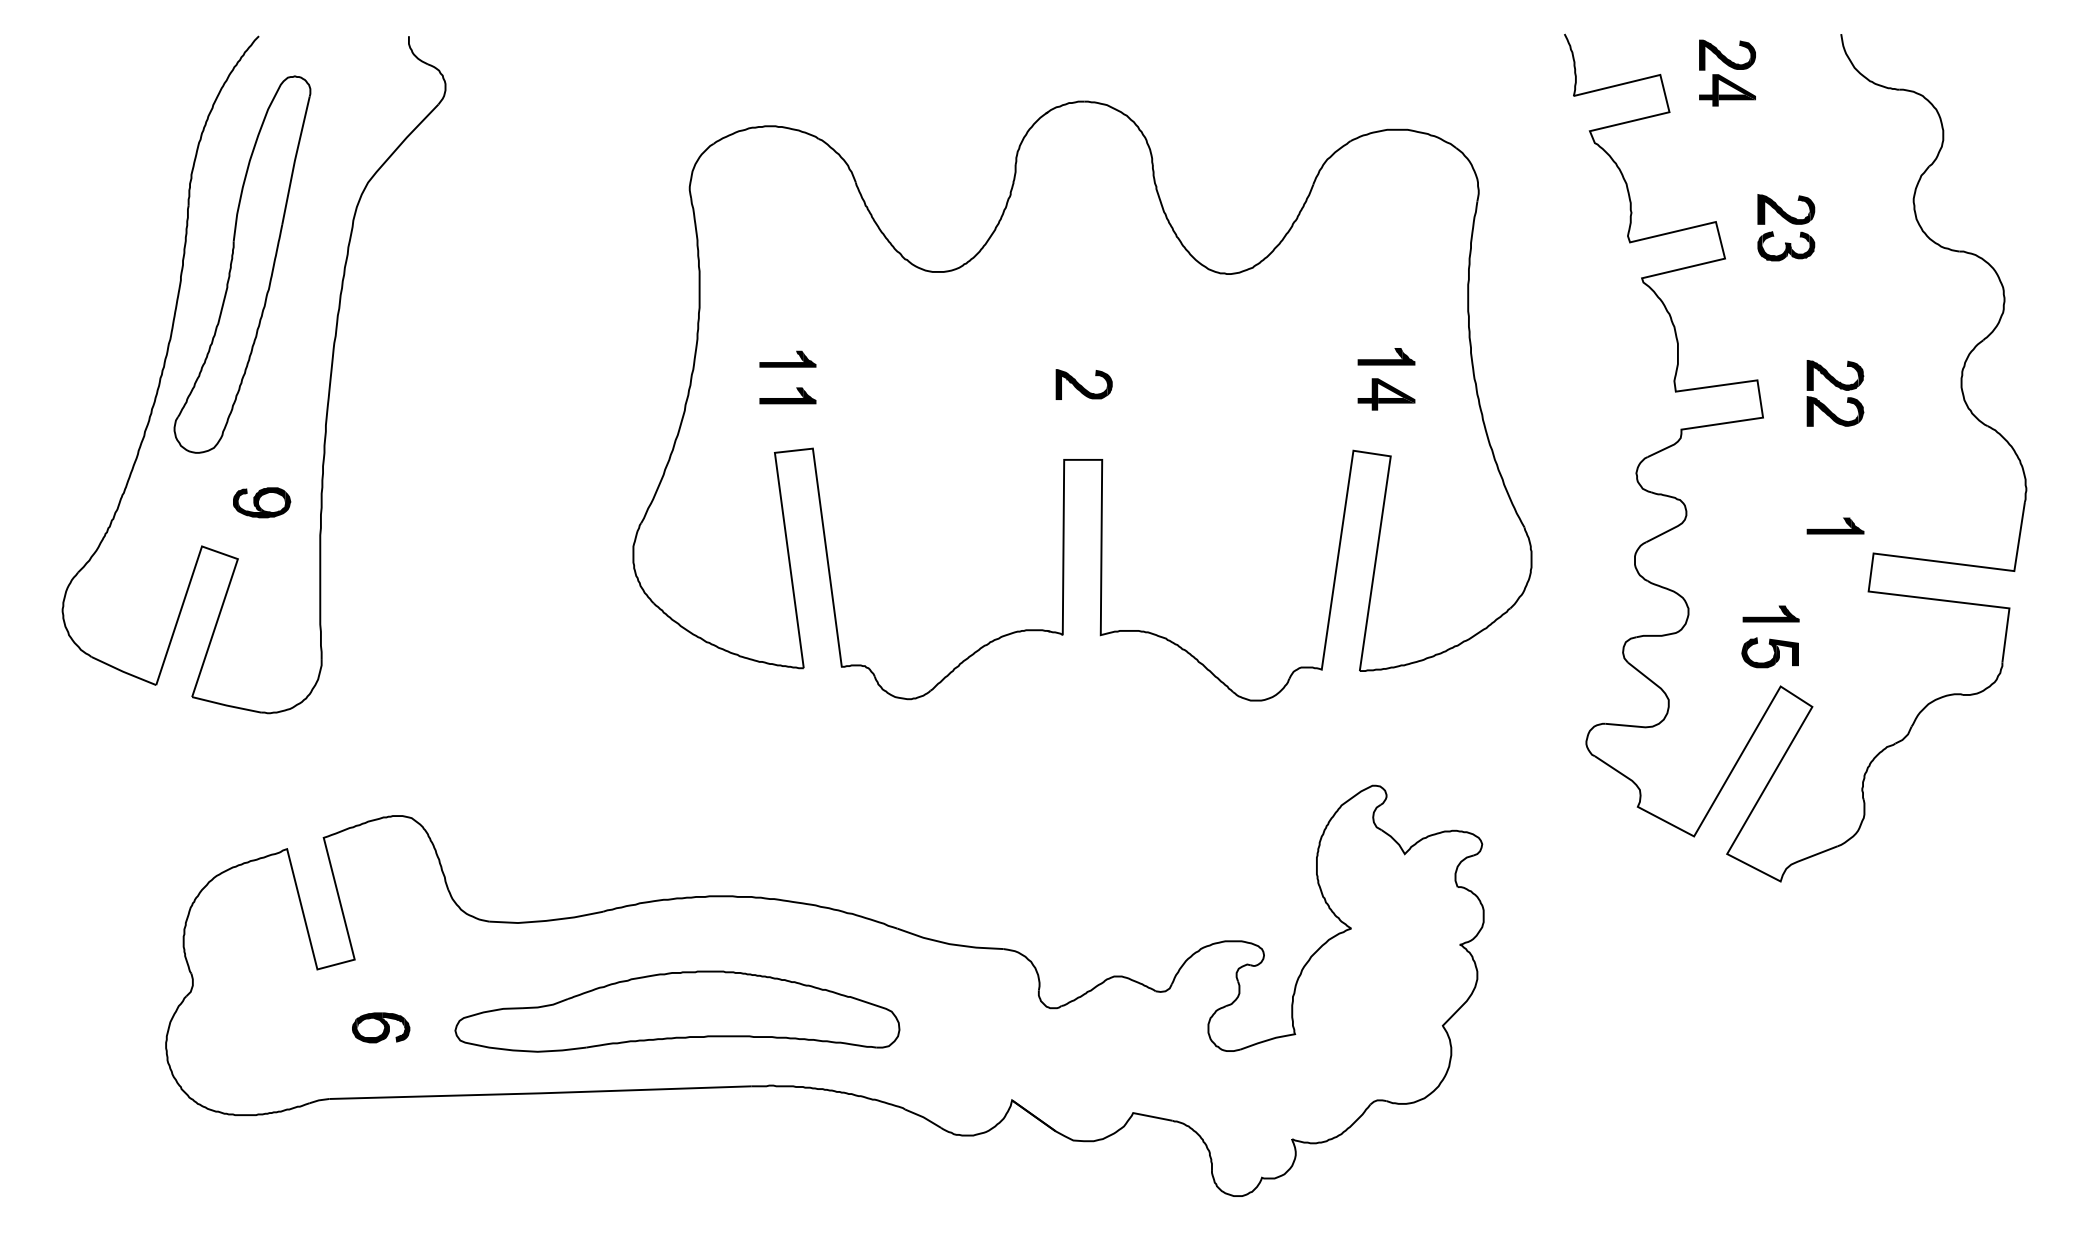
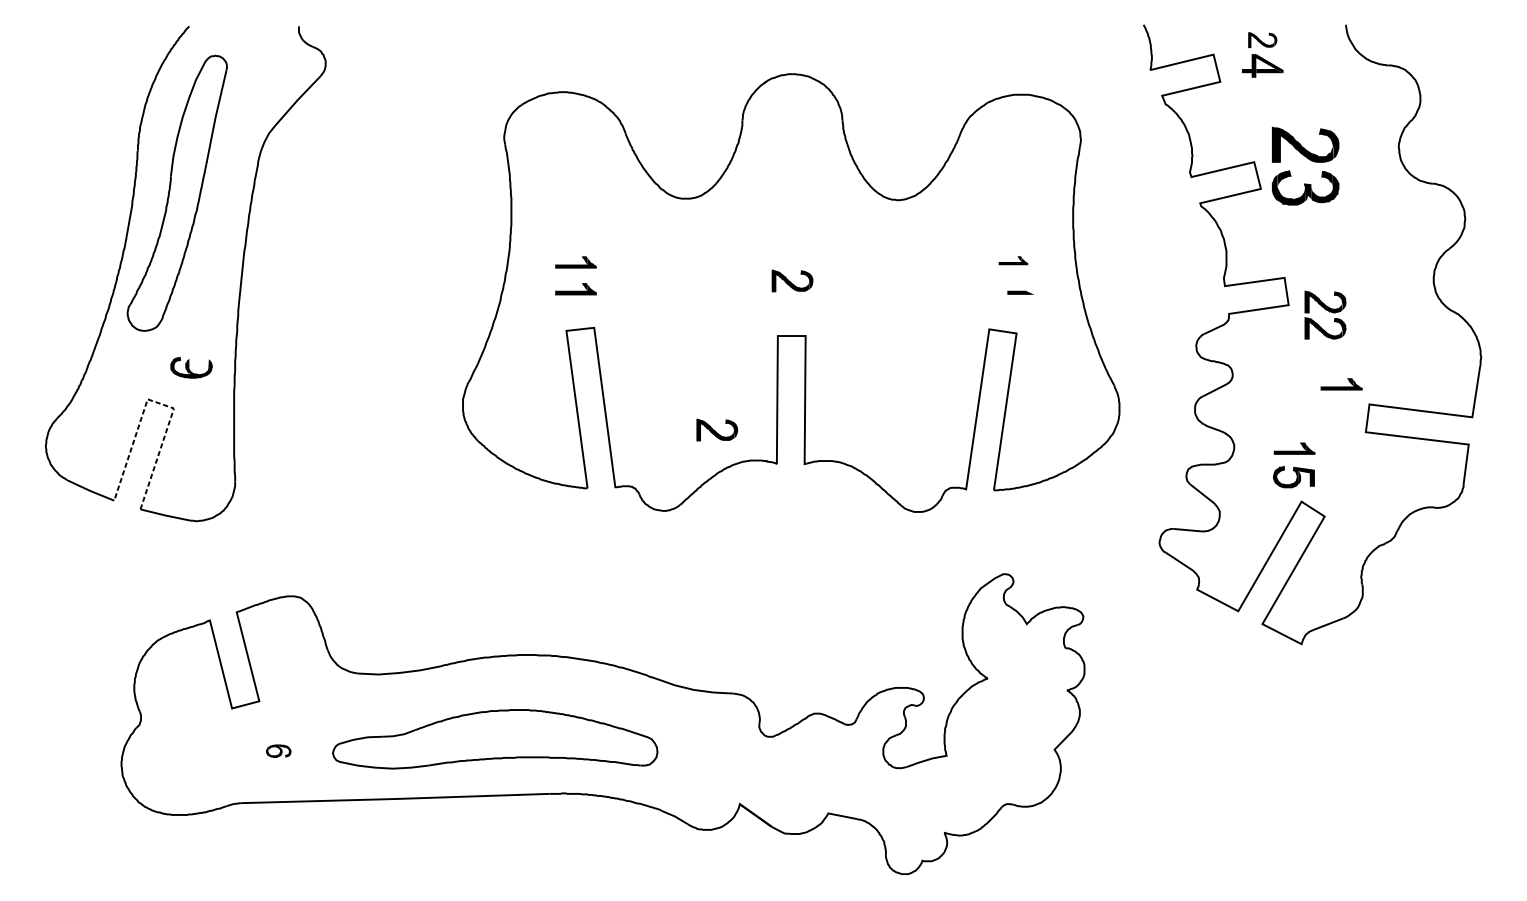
part: (1727, 54) -> (1262, 39), size x0.7
part: (1786, 227) -> (1305, 166), size x1.6
part: (1386, 356) -> (1013, 260), size x0.7
part: (1837, 387) -> (1327, 310), moved
fill: (1386, 394) -> (1013, 288), removed
fill: (272, 494) -> (199, 361), removed
line: (219, 552) -> (160, 403), solid -> dashed
part: (980, 588) -> (716, 430), added
part: (381, 1027) -> (278, 750), size x0.6

